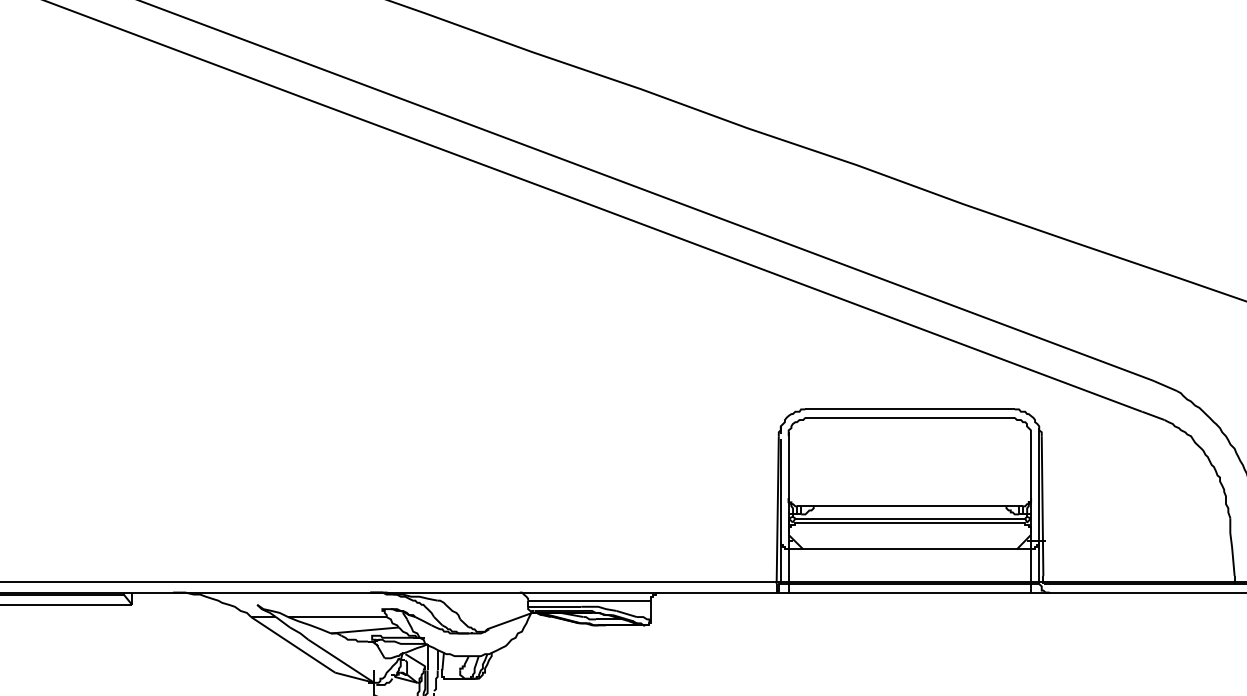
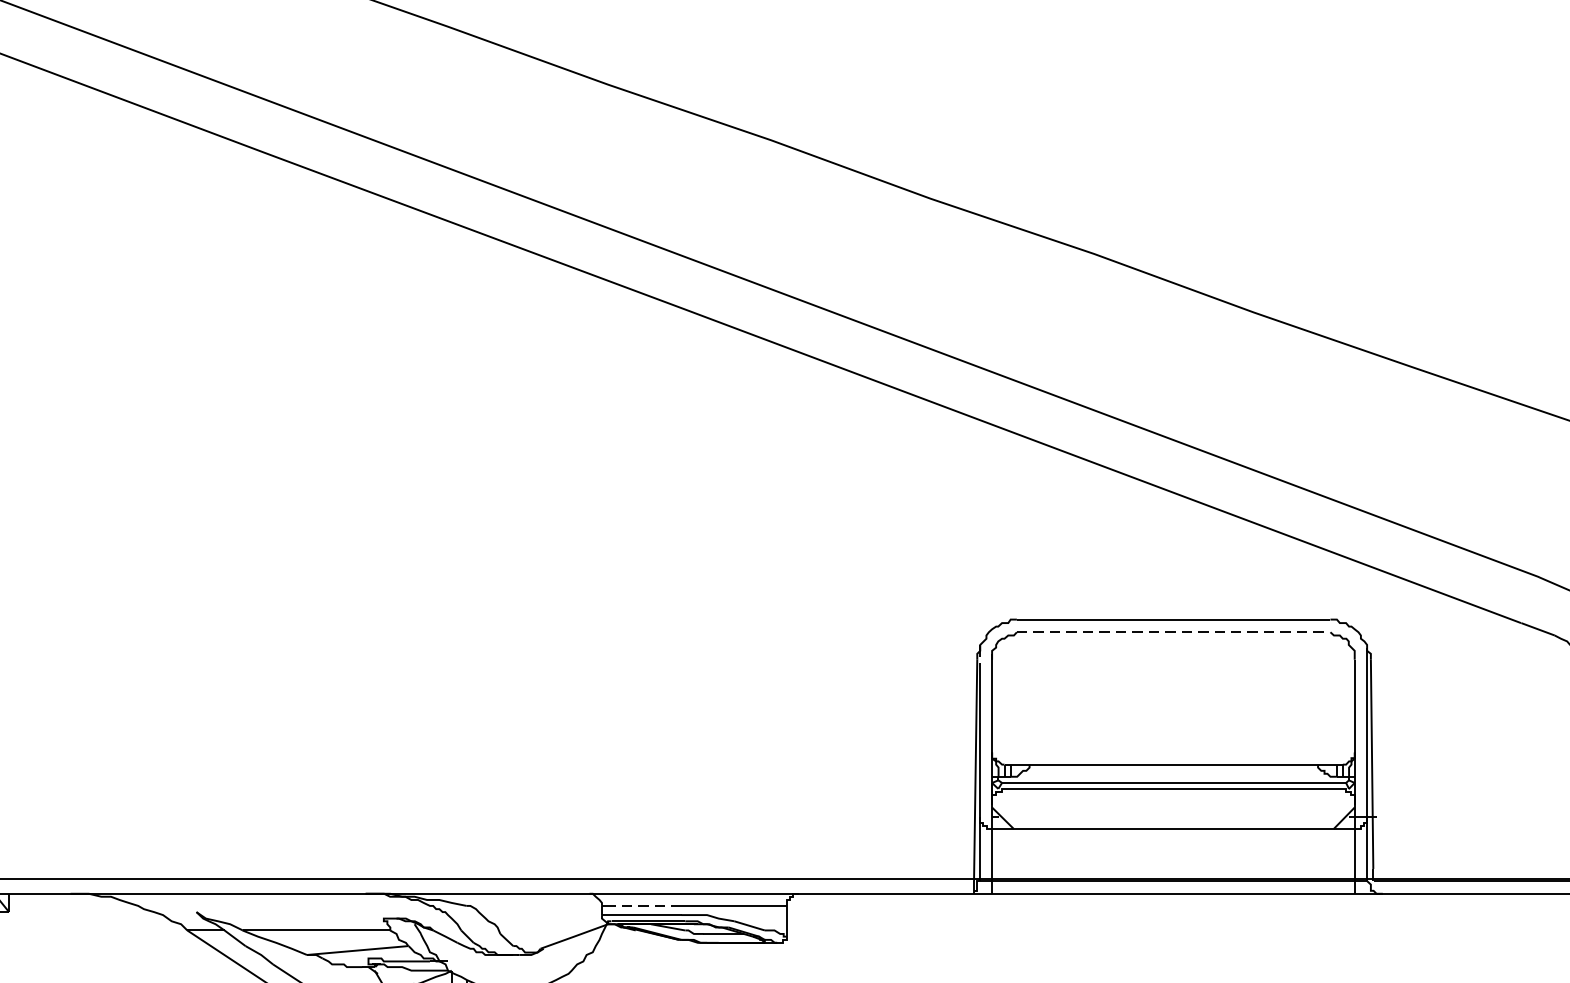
line: (910, 417) -> (1174, 631), solid -> dashed
line: (555, 600) -> (642, 905), solid -> dashed

